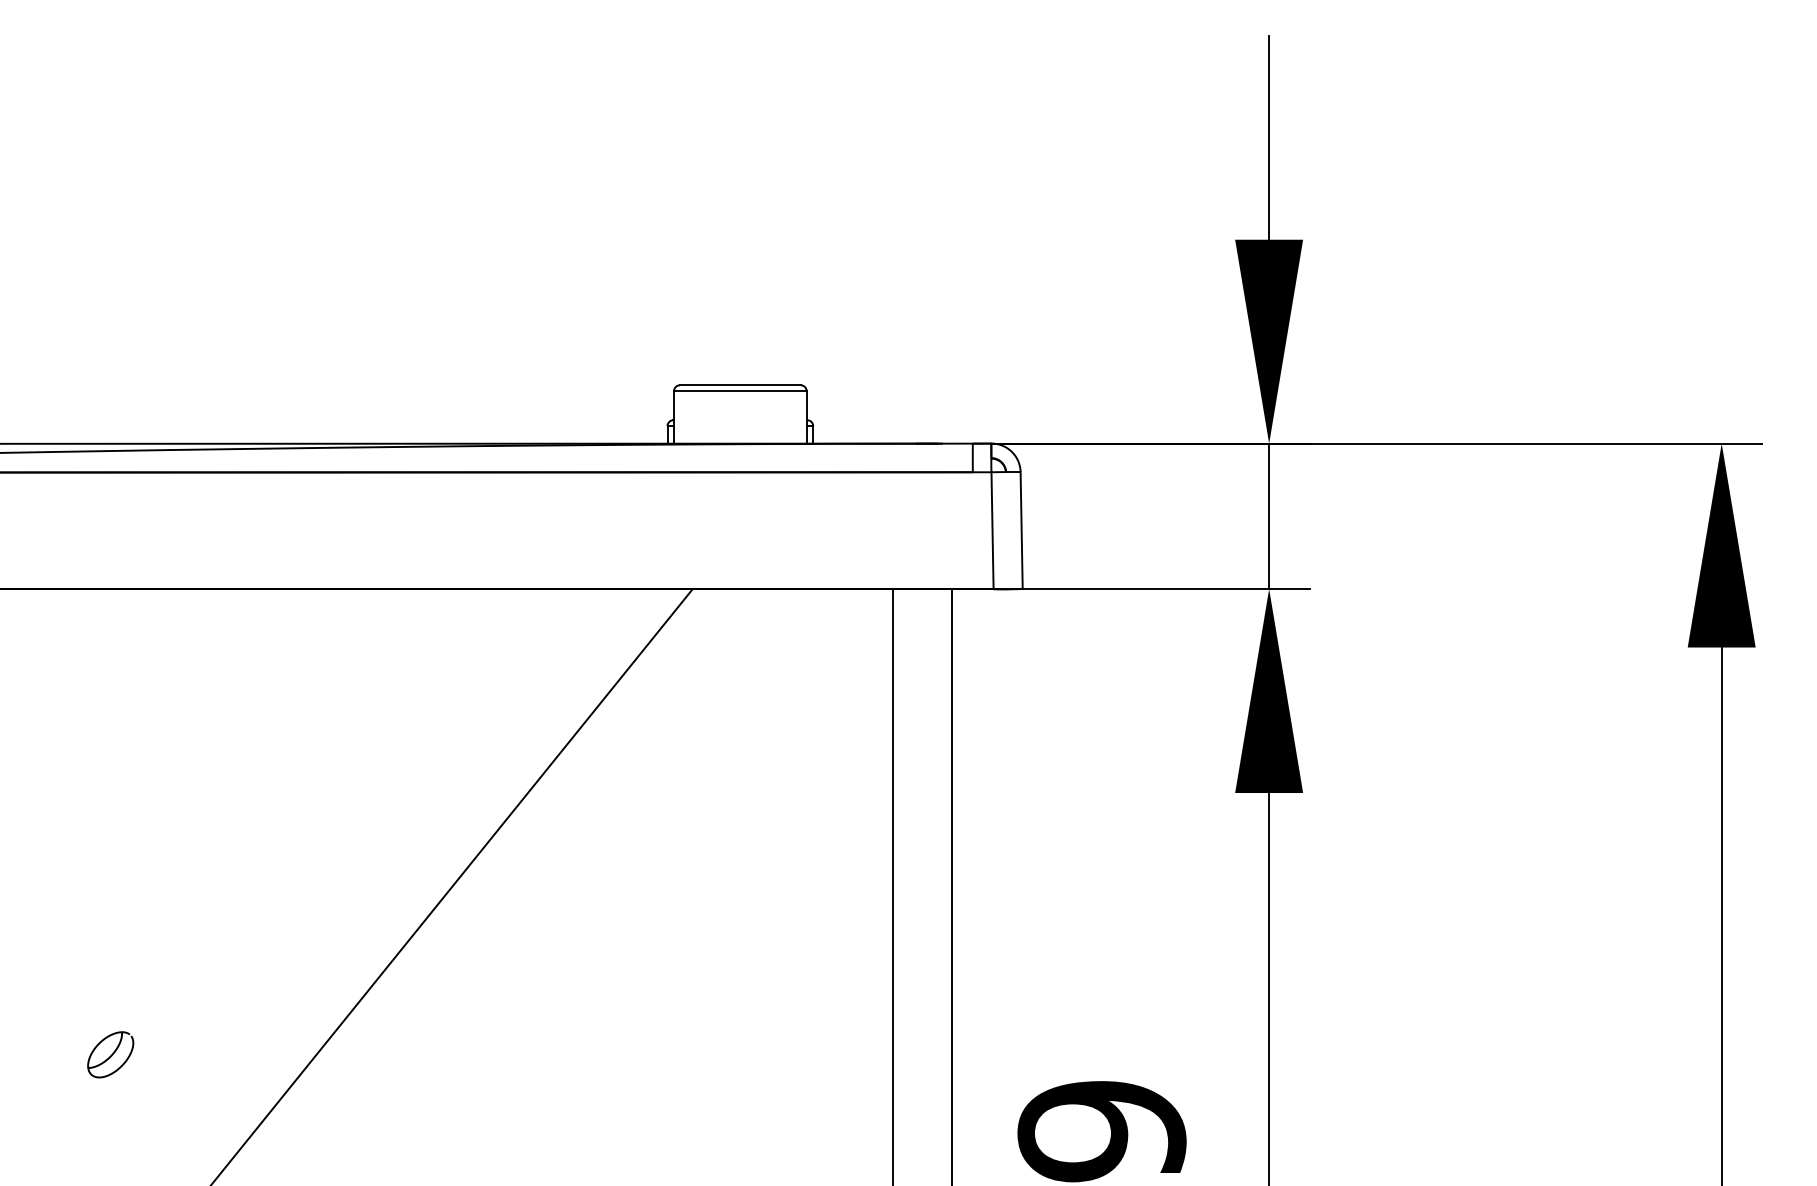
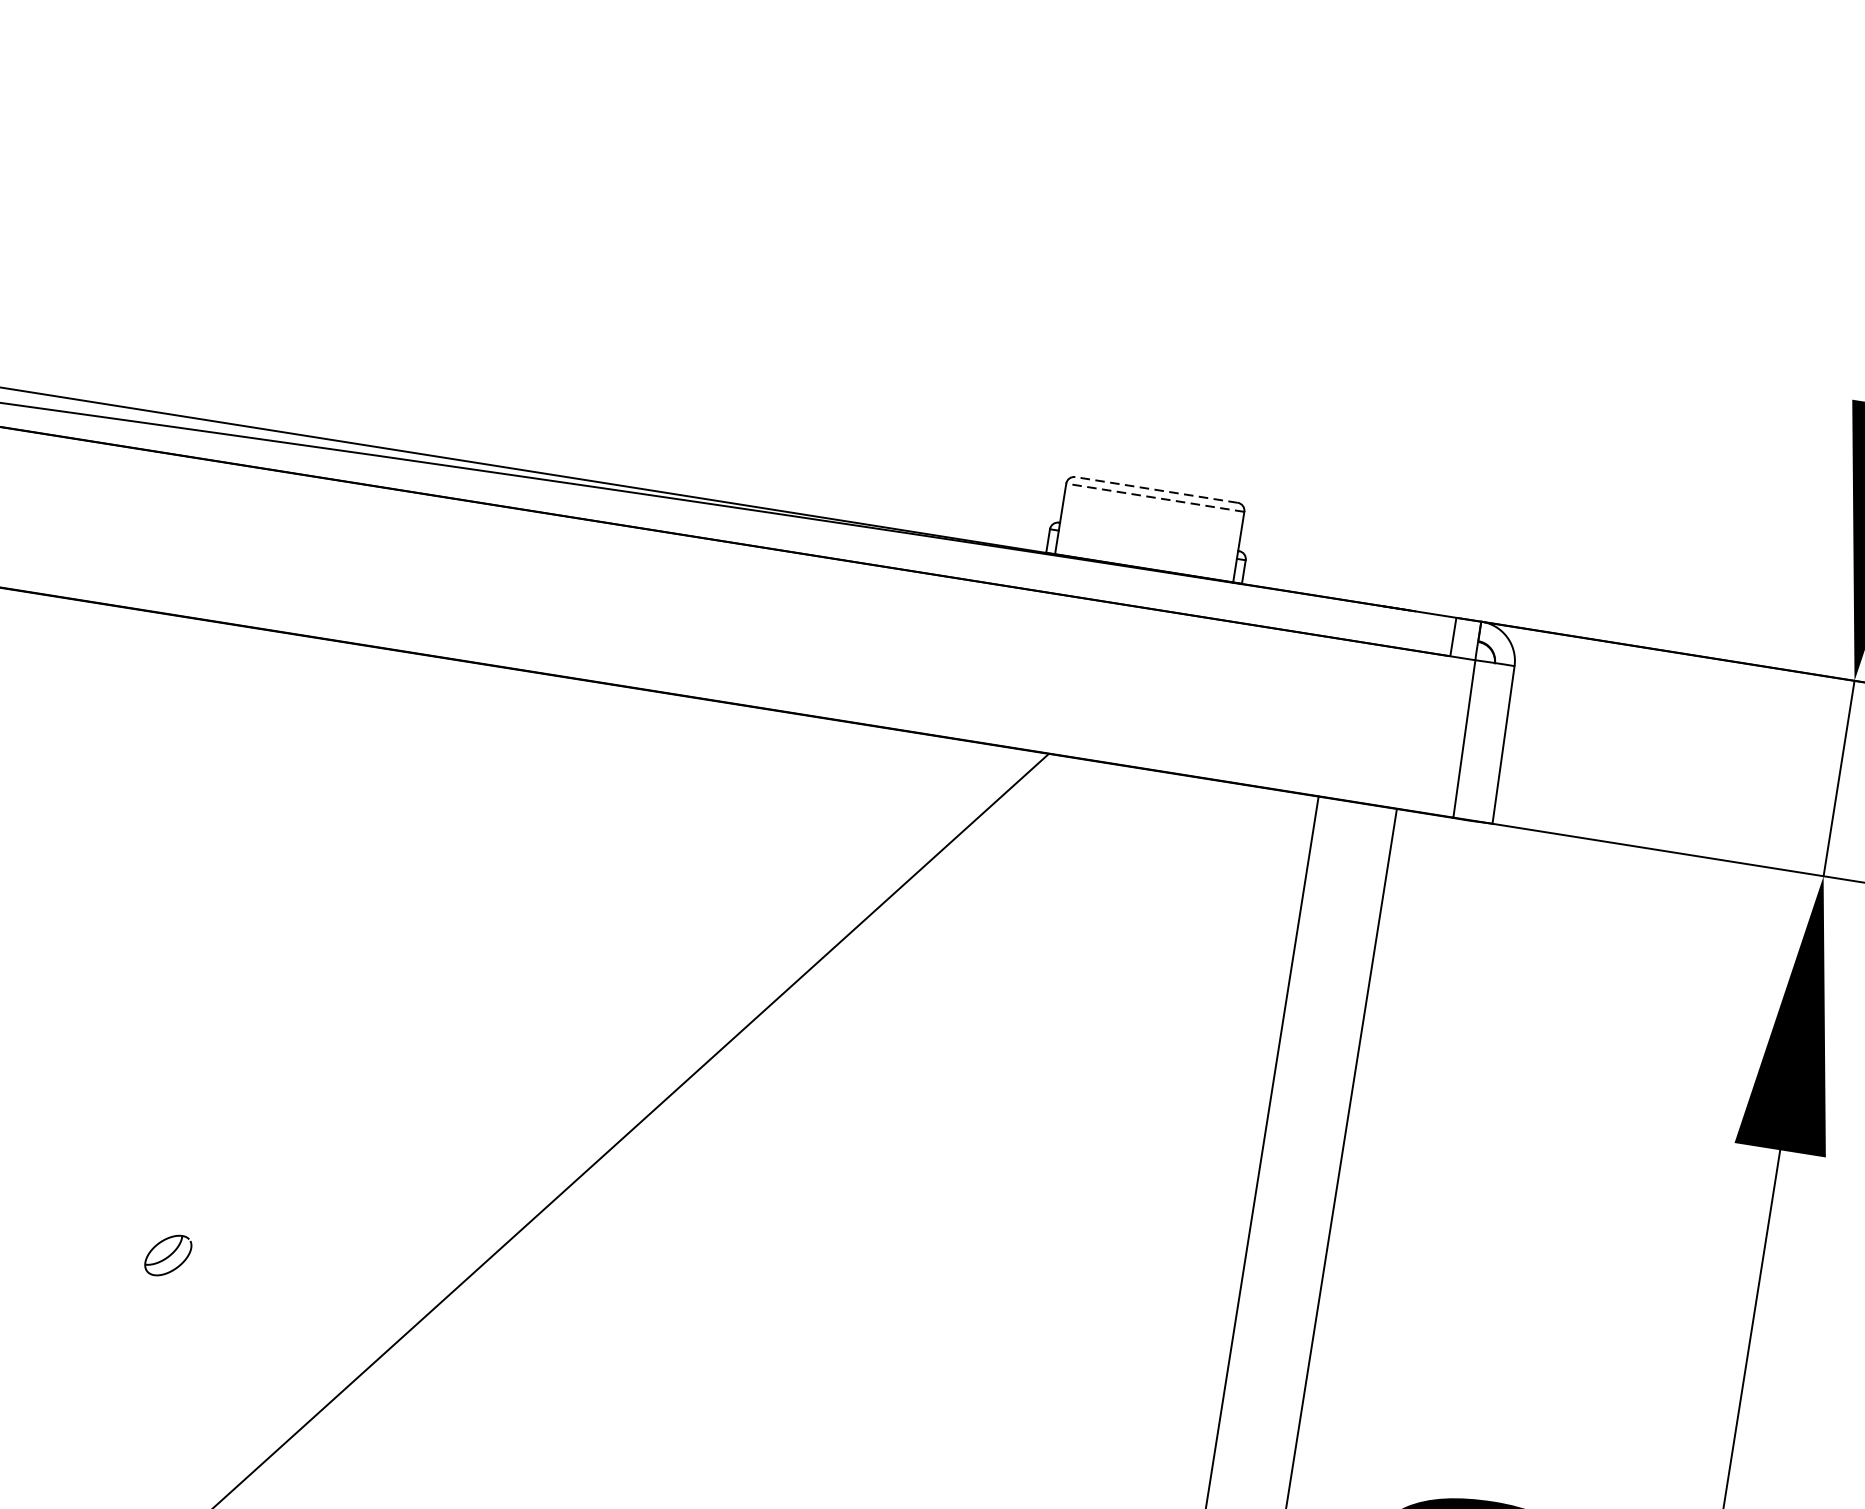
line: (739, 385) -> (1155, 490), solid -> dashed
line: (739, 391) -> (1154, 498), solid -> dashed
part: (110, 1054) -> (167, 1254), size x0.7

